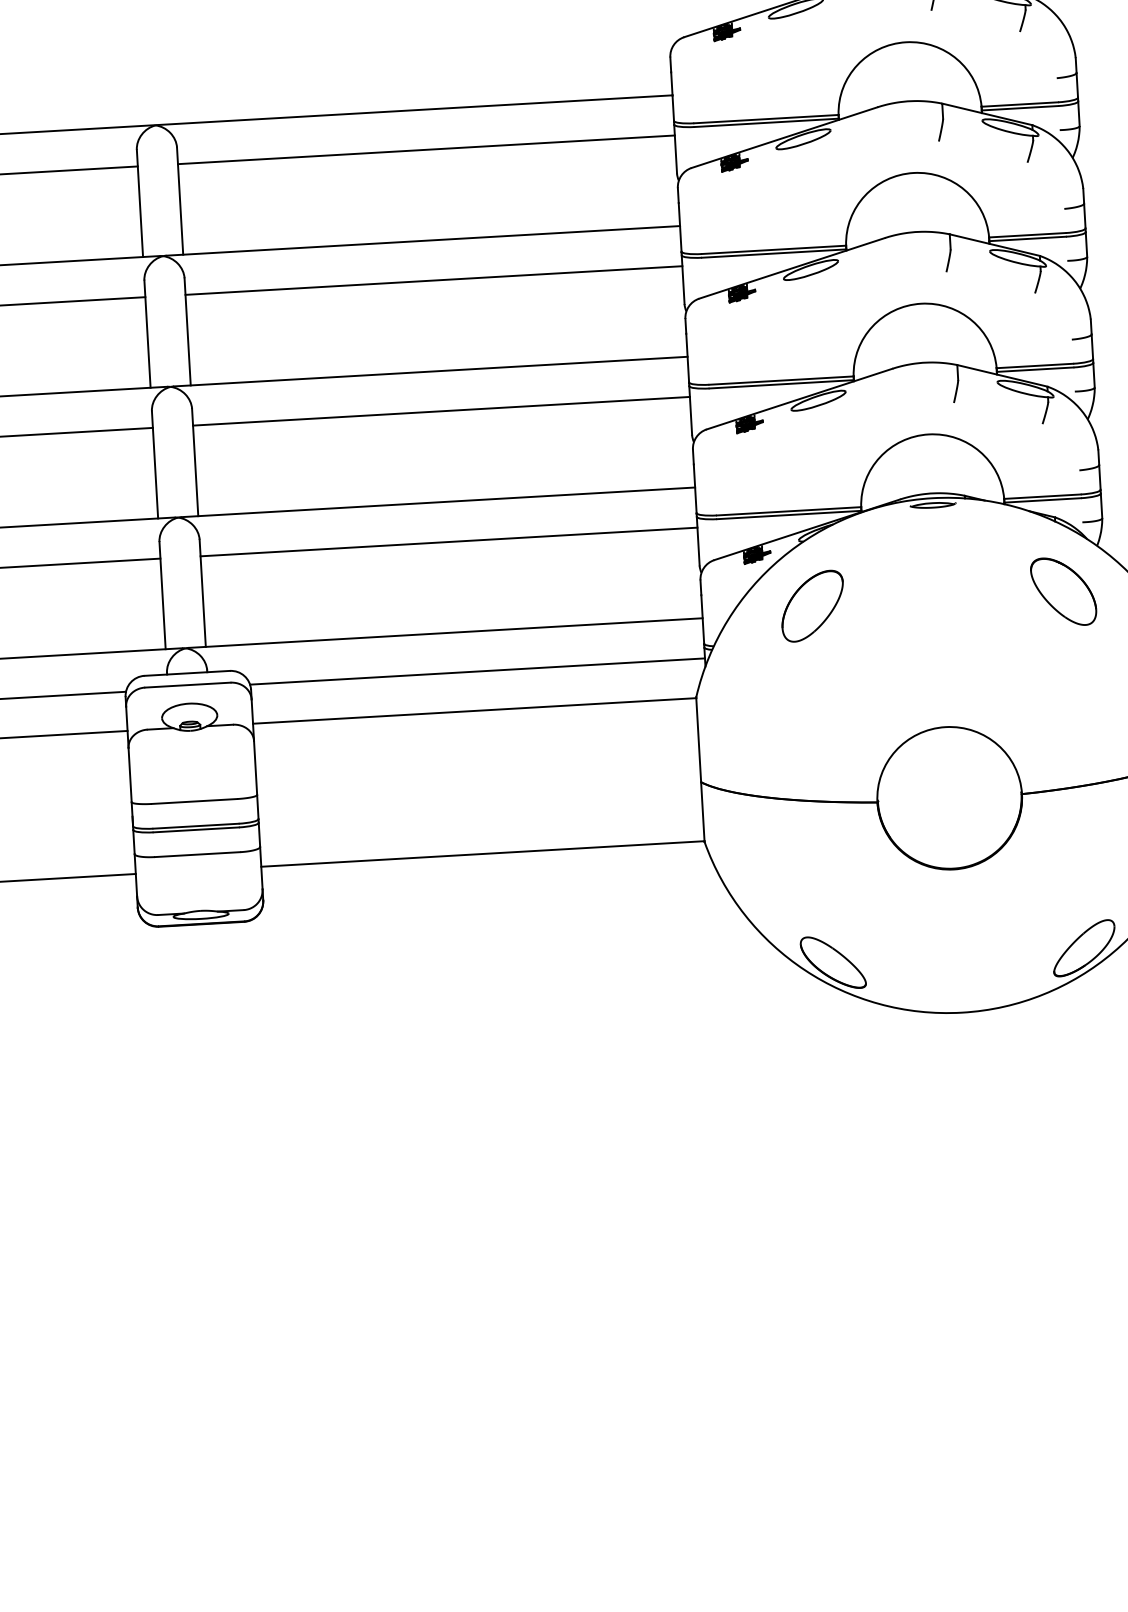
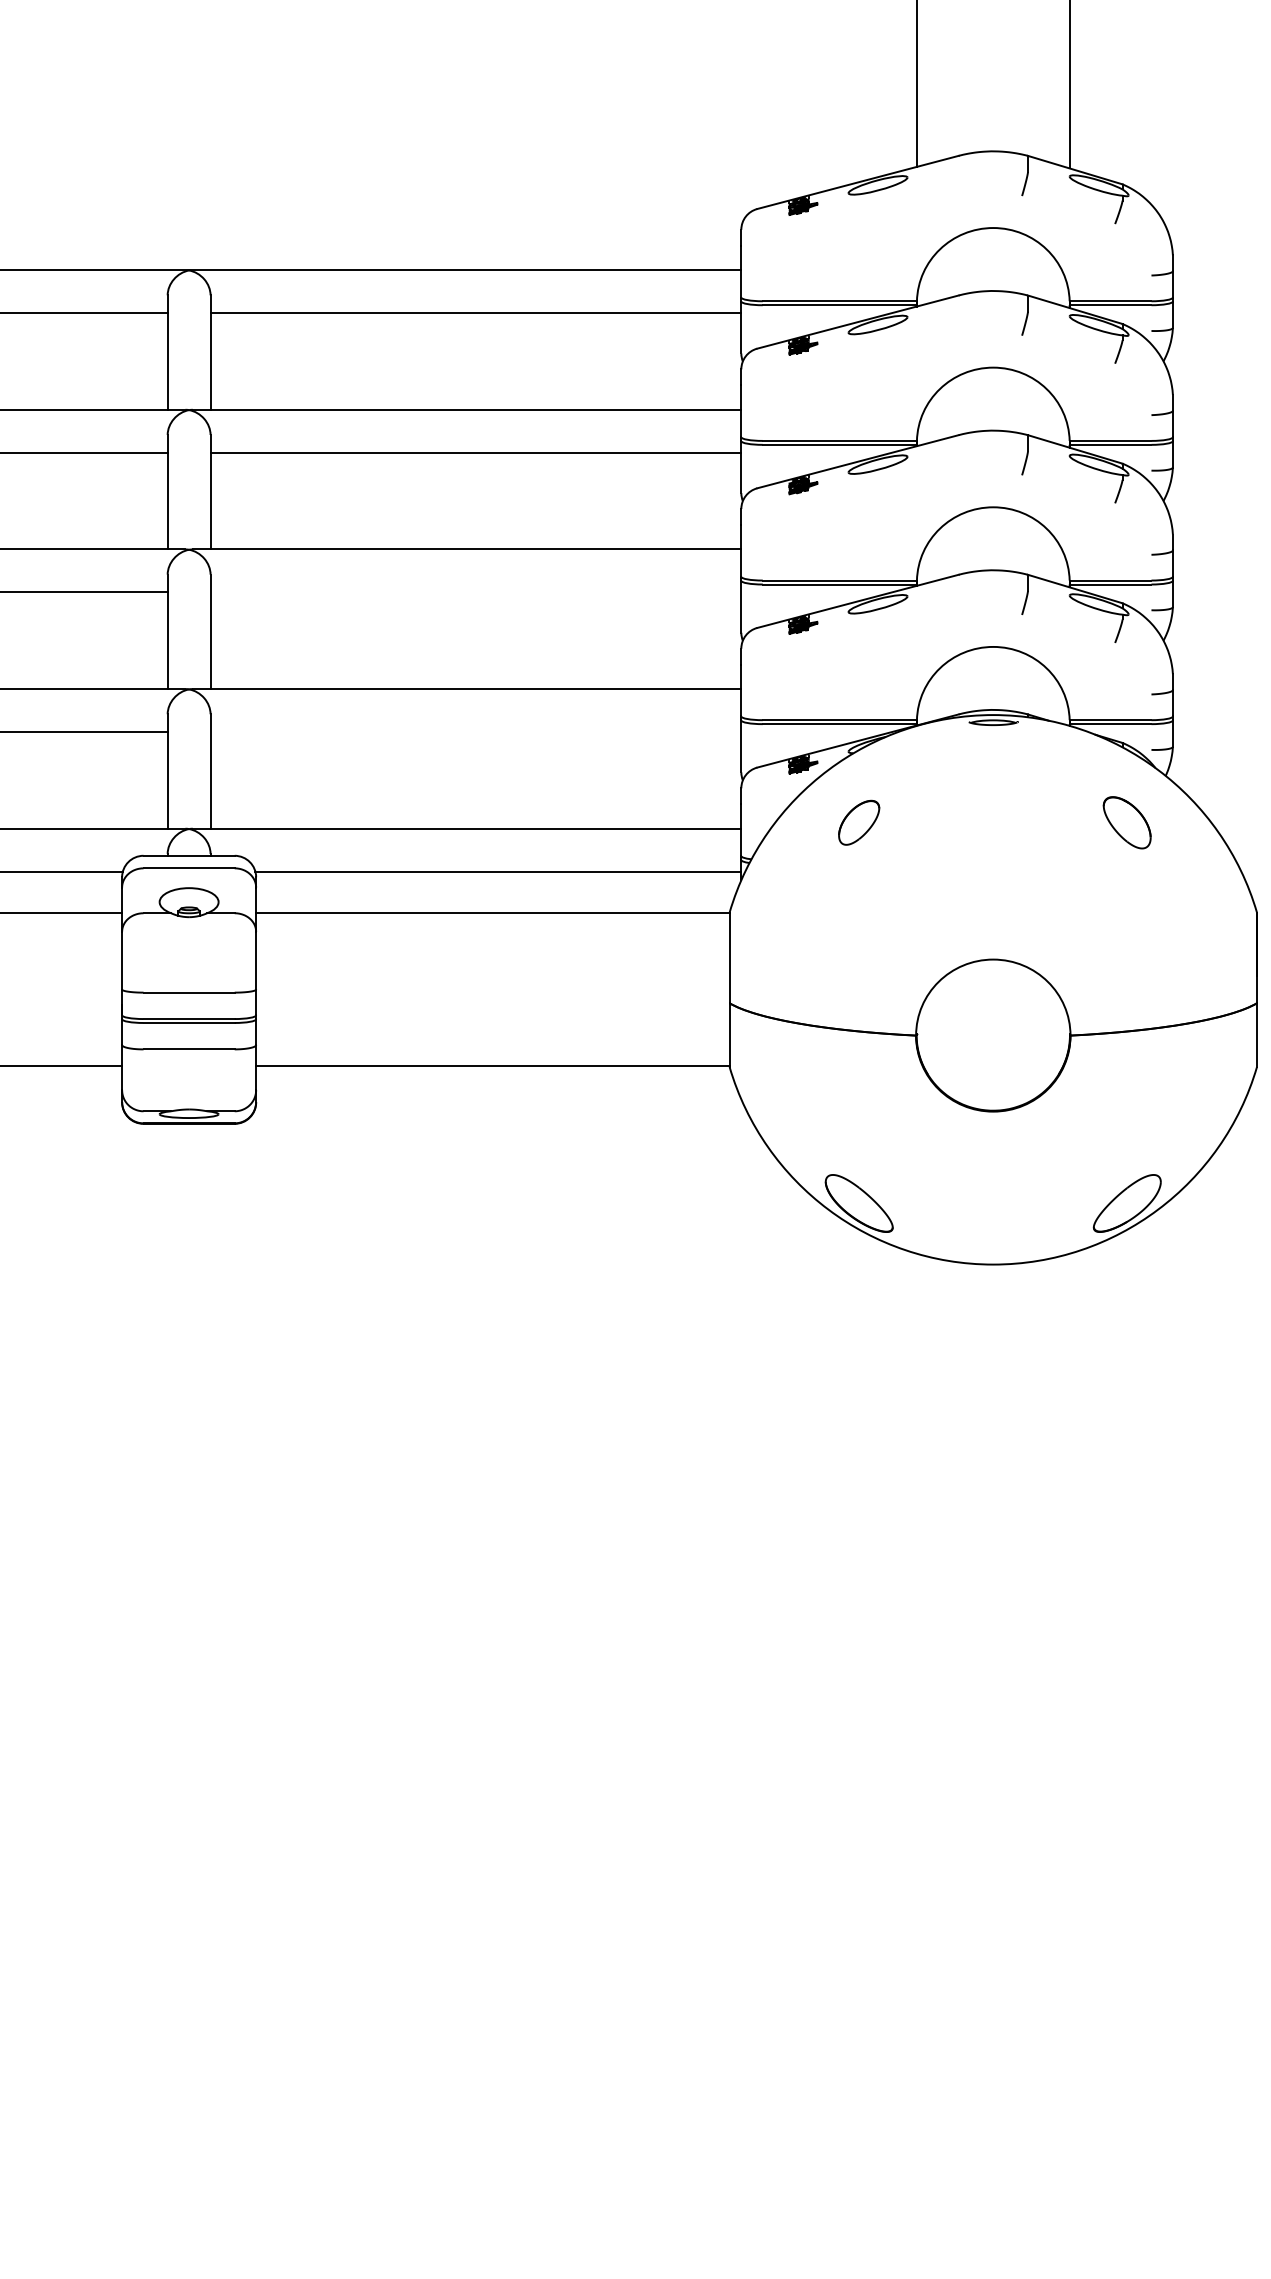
line: (441, 411) -> (475, 592), removed
line: (448, 541) -> (475, 731), removed
part: (1062, 591) -> (1126, 822), size x0.7
part: (812, 606) -> (858, 822), size x0.6

